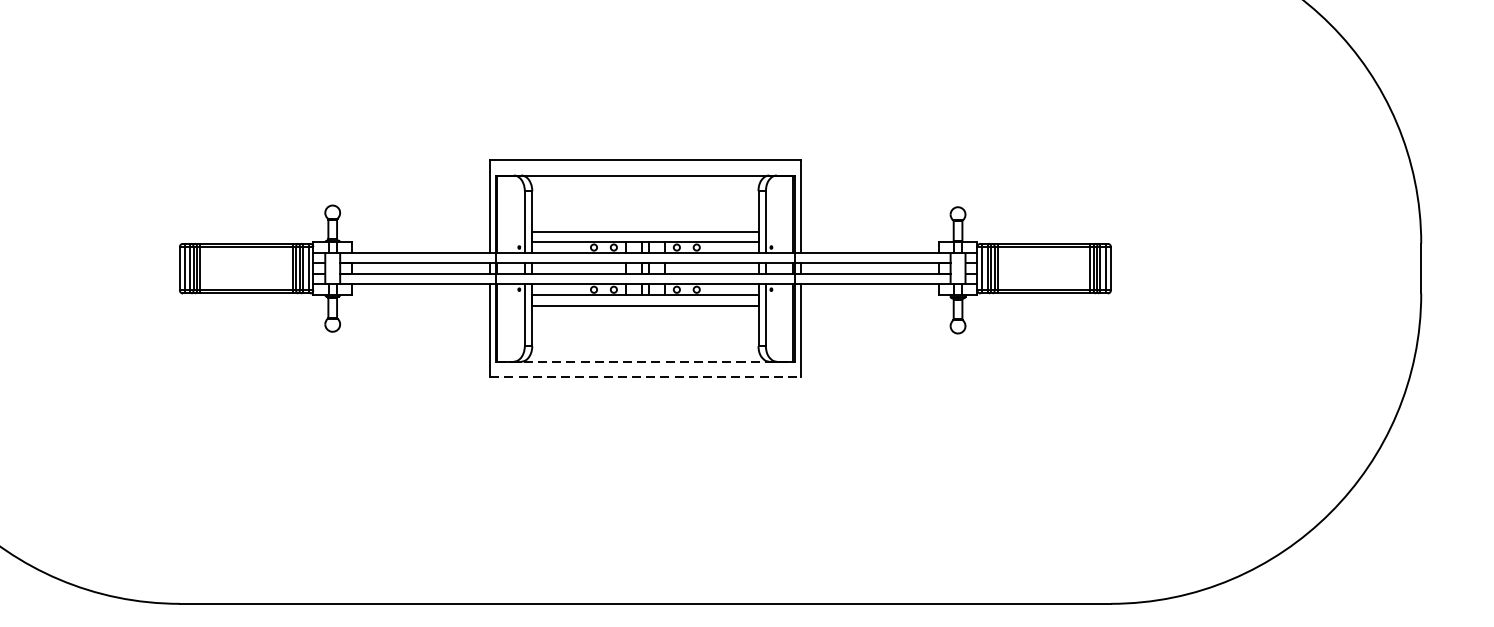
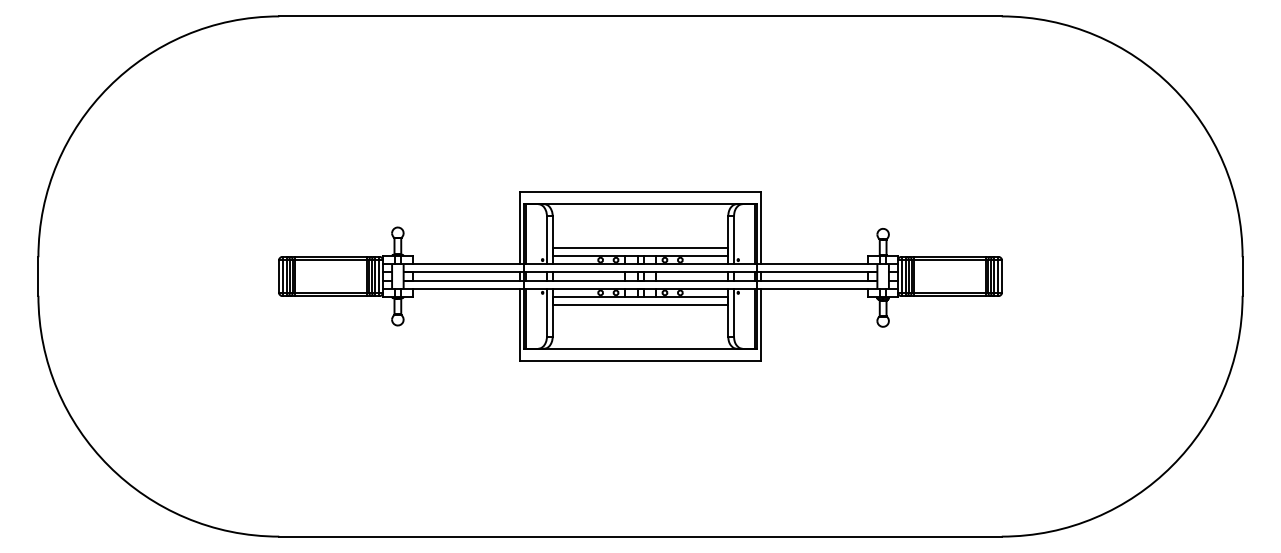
line: (645, 361) -> (640, 348), dashed -> solid
line: (646, 376) -> (641, 360), dashed -> solid

